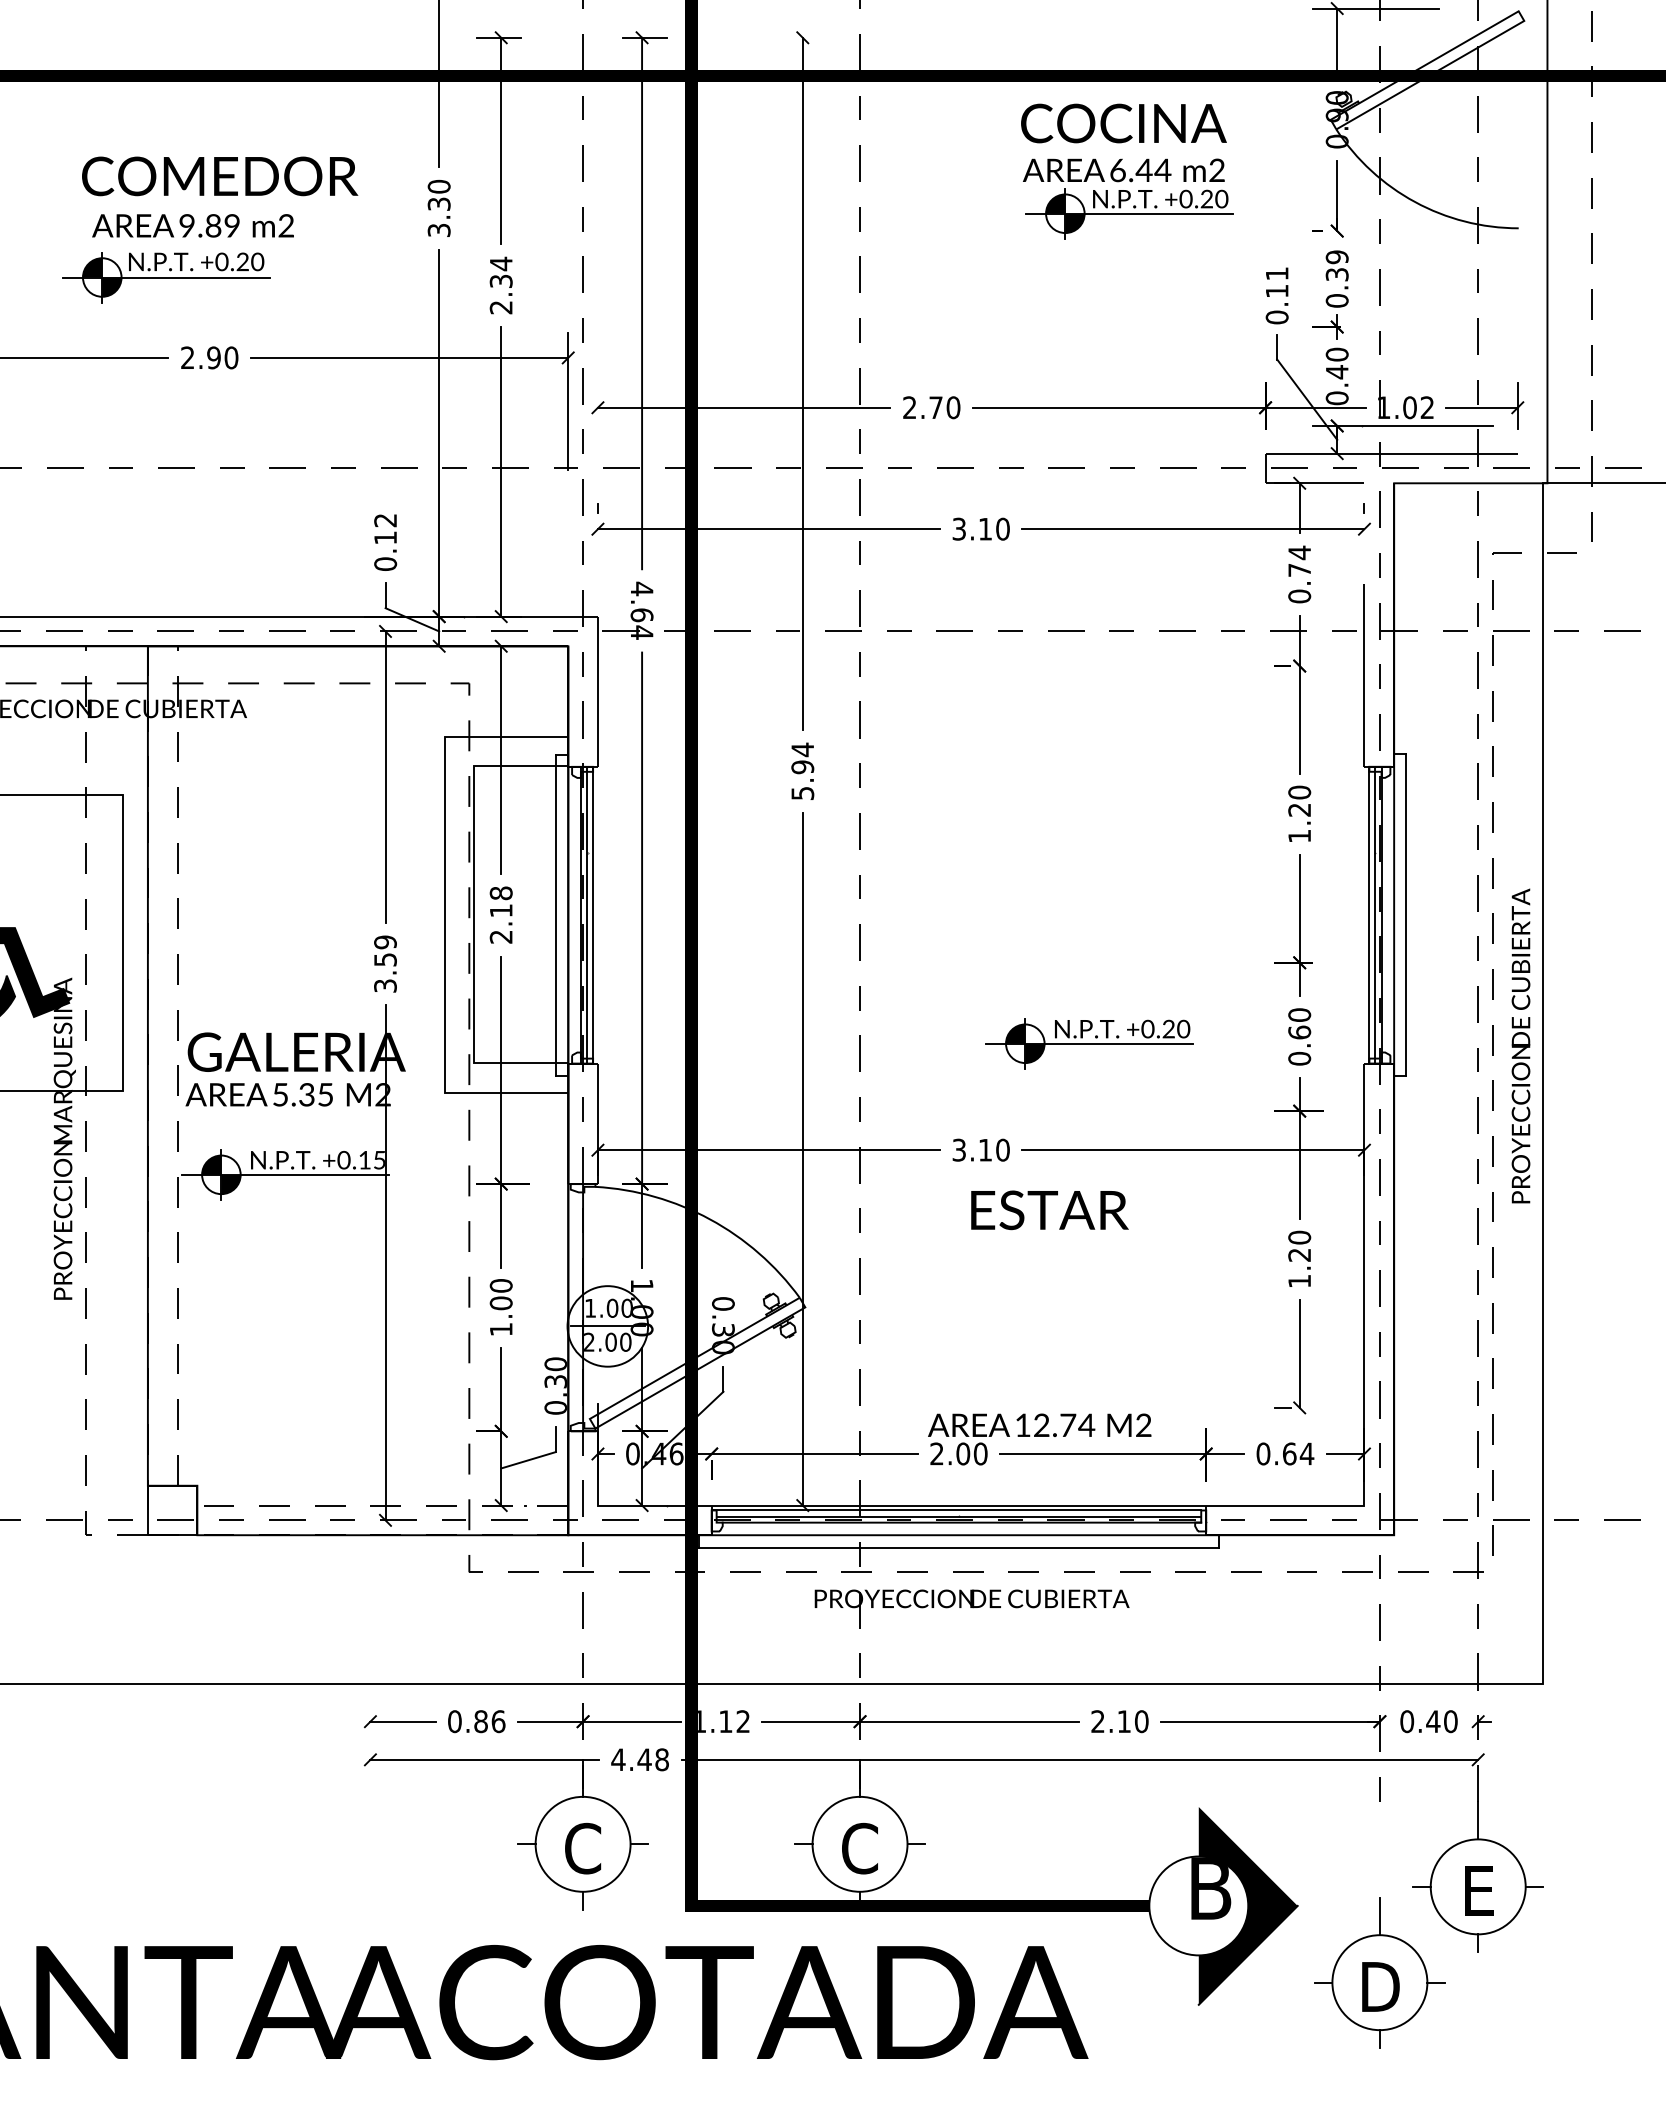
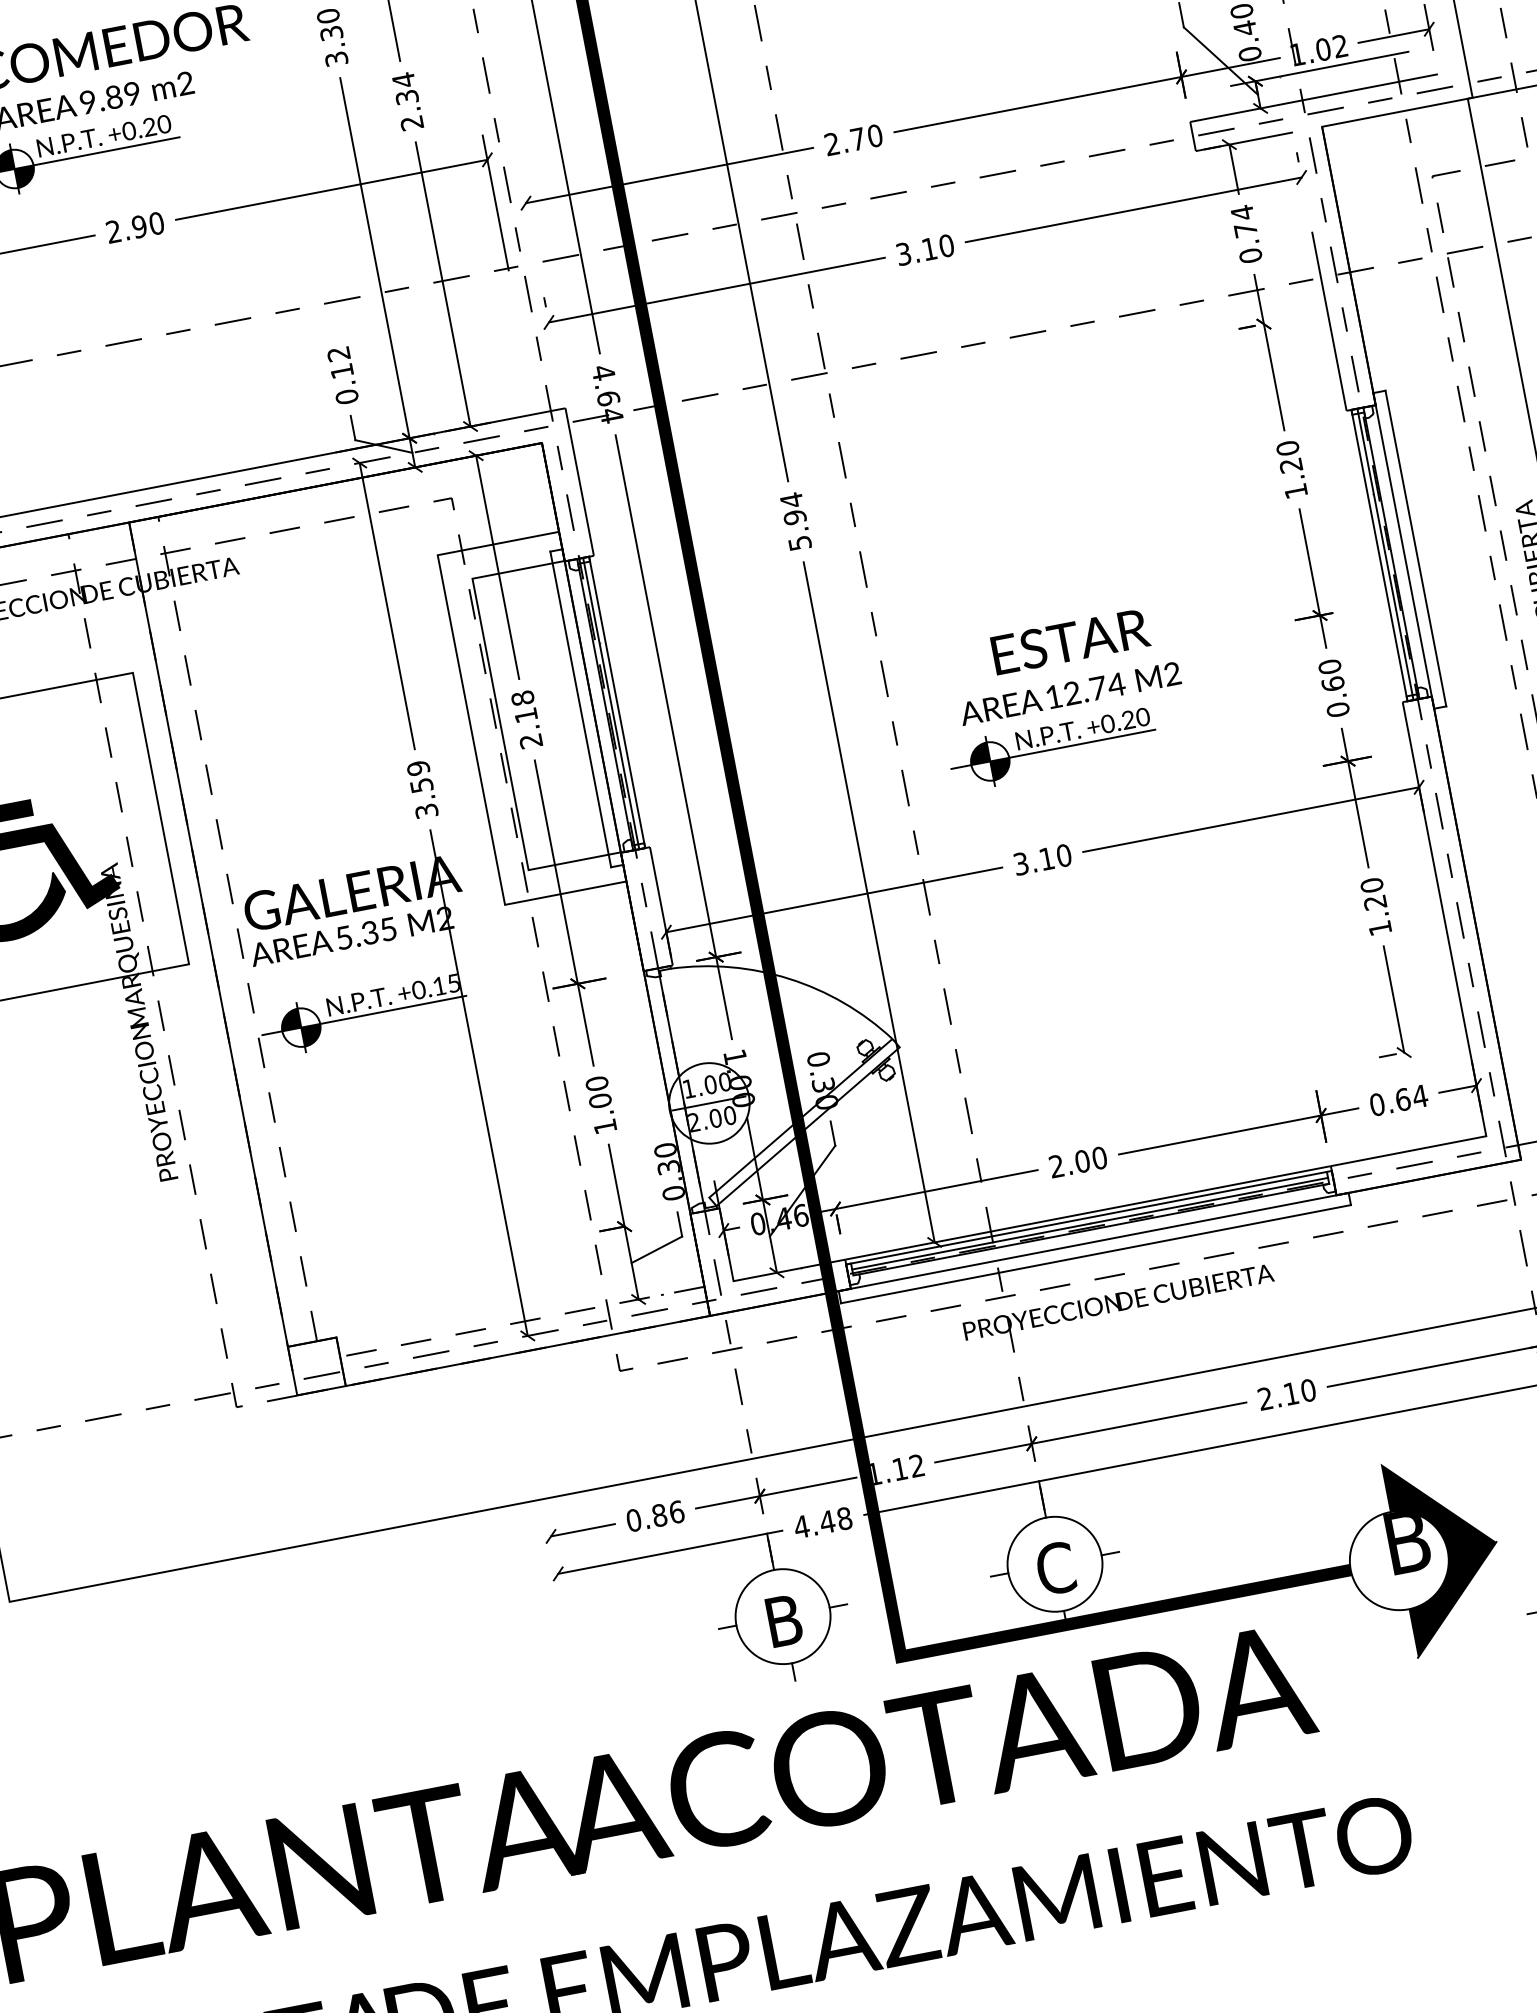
part: (1089, 1043) -> (1053, 749), moved
text: (1049, 1210) -> (1070, 641), moved
text: (1039, 1424) -> (1069, 692), moved
text: (583, 1848) -> (784, 1620), C -> B

